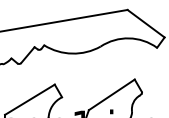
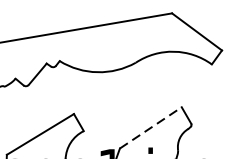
line: (111, 94) -> (150, 127), solid -> dashed

